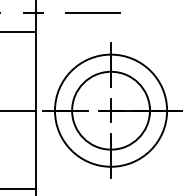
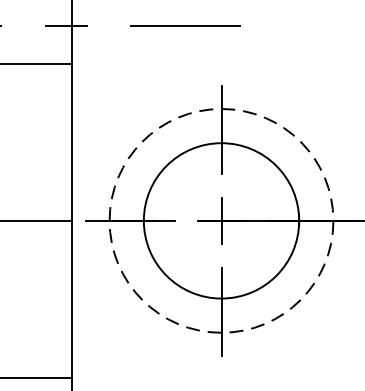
circle: (110, 110) -> (220, 220), solid -> dashed

